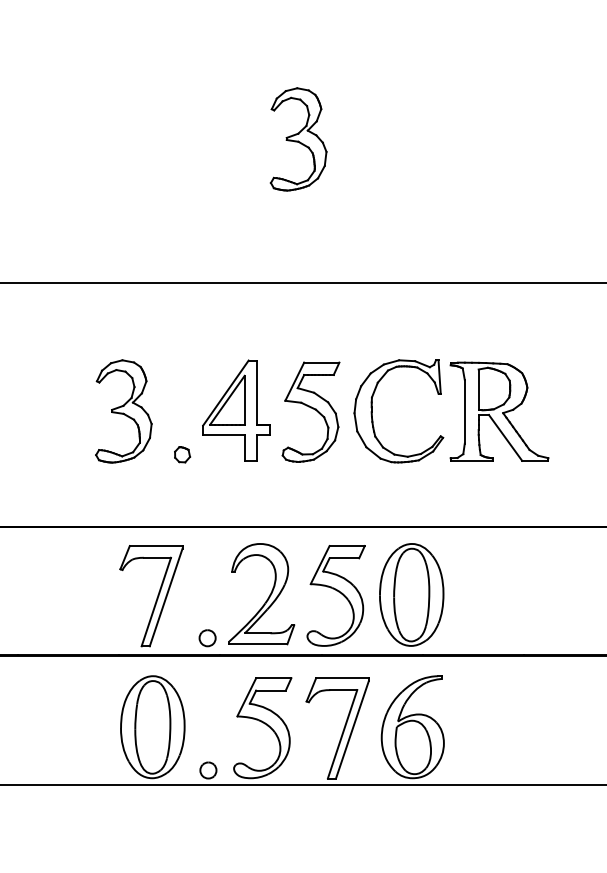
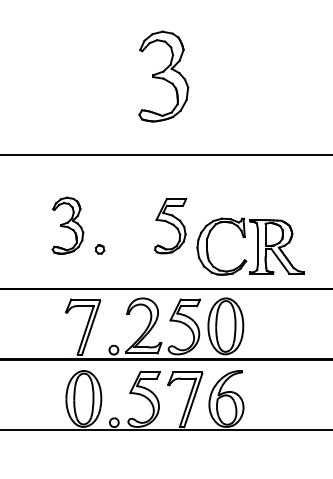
part: (298, 139) -> (163, 76), size x1.6
part: (236, 409) -> (129, 224), removed
part: (463, 410) -> (257, 246), moved

